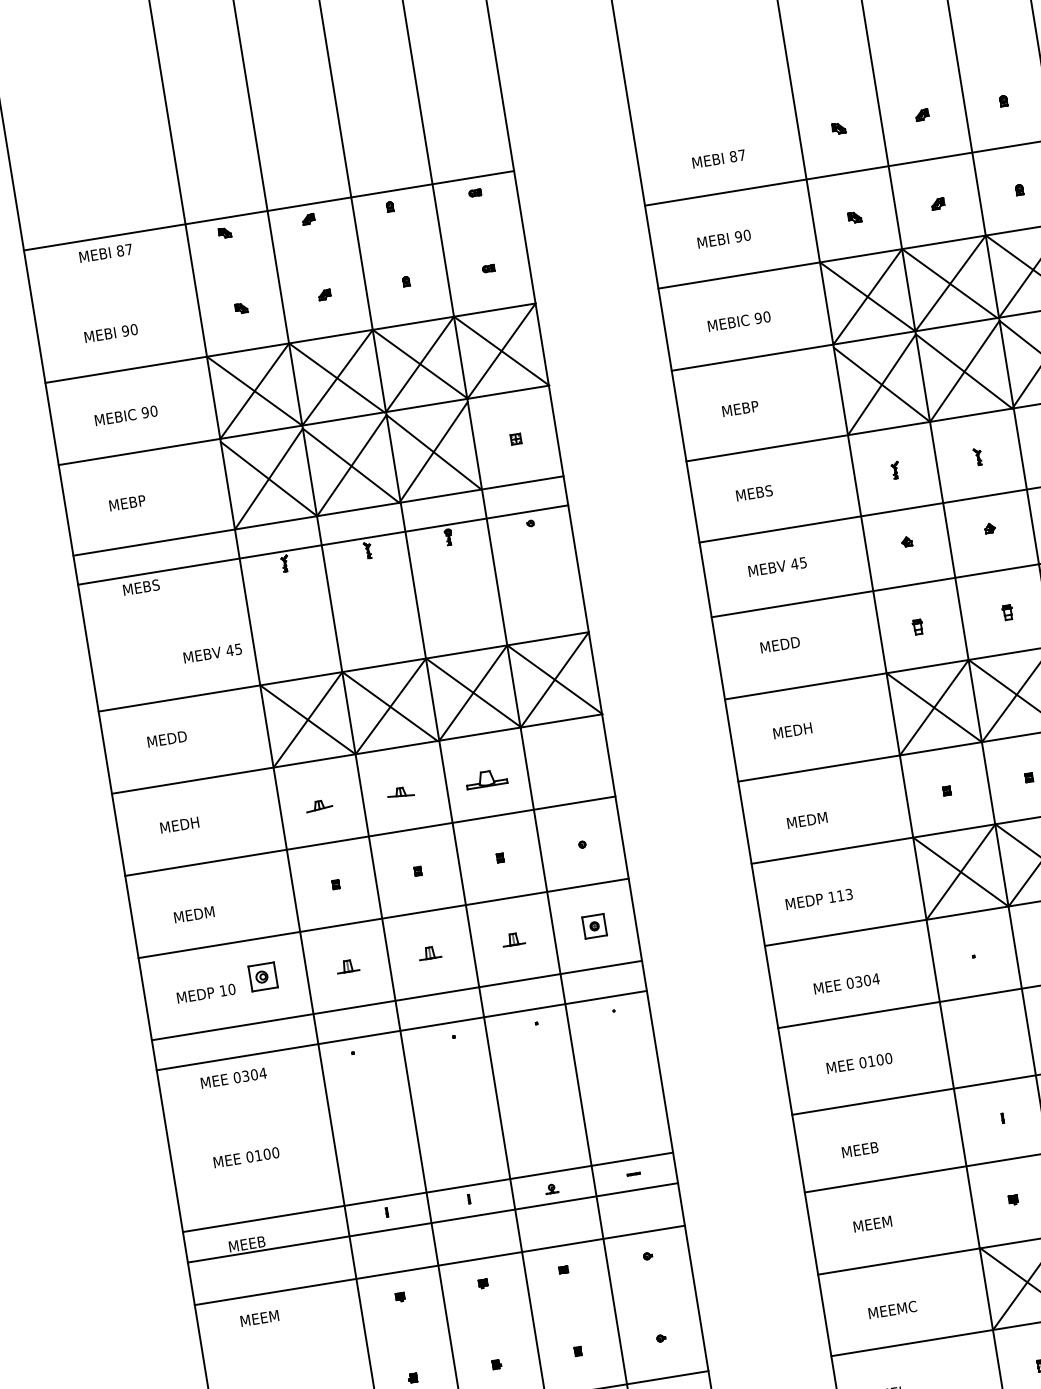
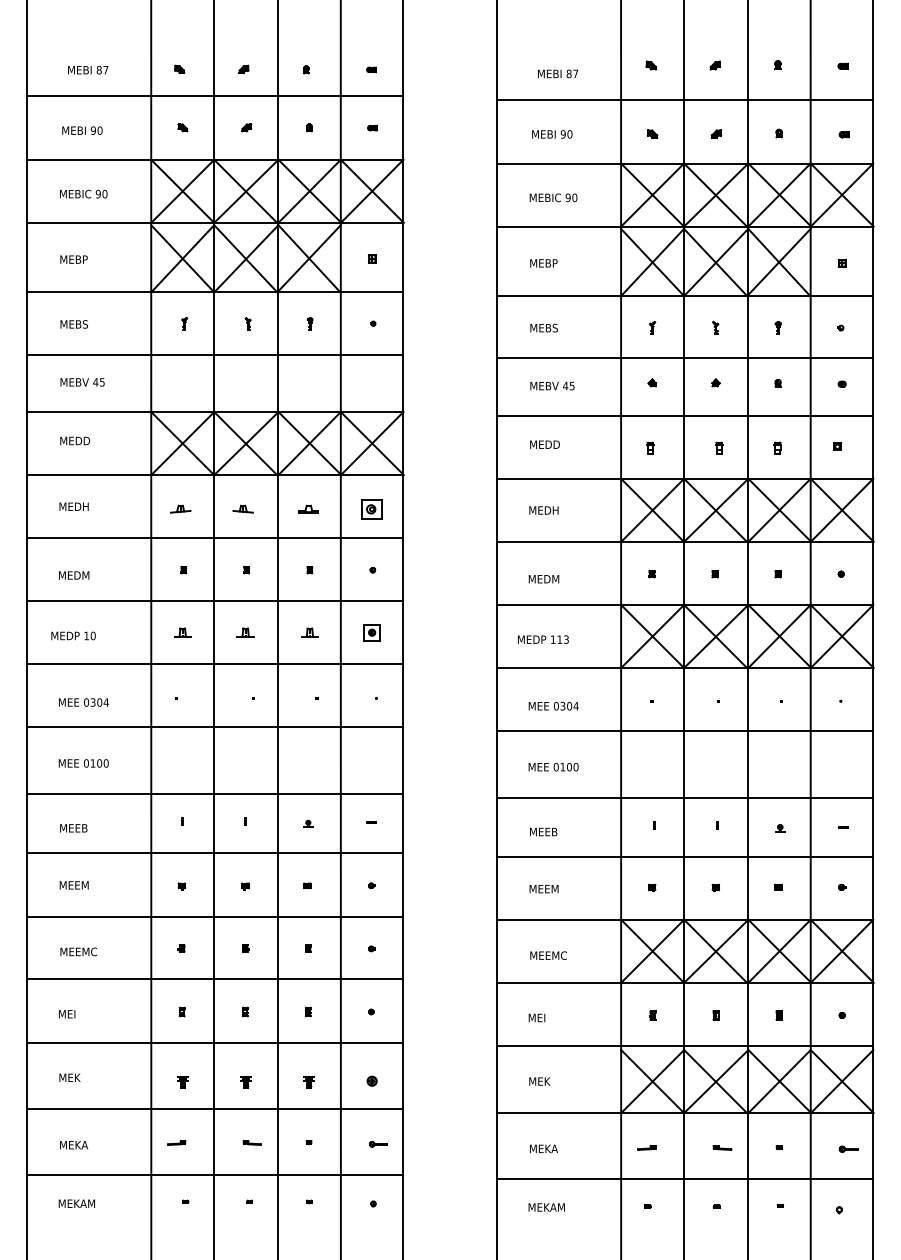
line: (269, 211) -> (215, 96), moved
line: (323, 544) -> (215, 354), moved
text: (212, 653) -> (82, 382), moved
part: (485, 777) -> (308, 508), size x0.62
part: (262, 977) -> (371, 509), moved
line: (402, 1030) -> (215, 727), moved
line: (428, 1192) -> (215, 853), moved
line: (433, 1222) -> (215, 793), moved
line: (440, 1265) -> (215, 916), moved

